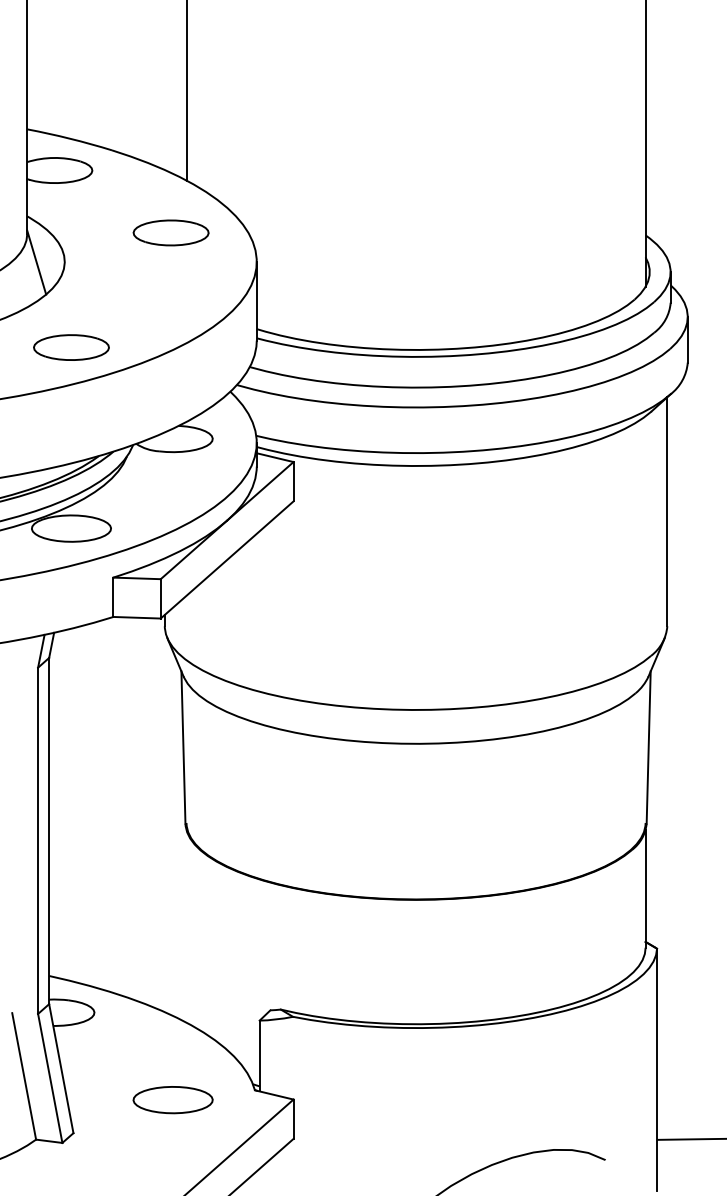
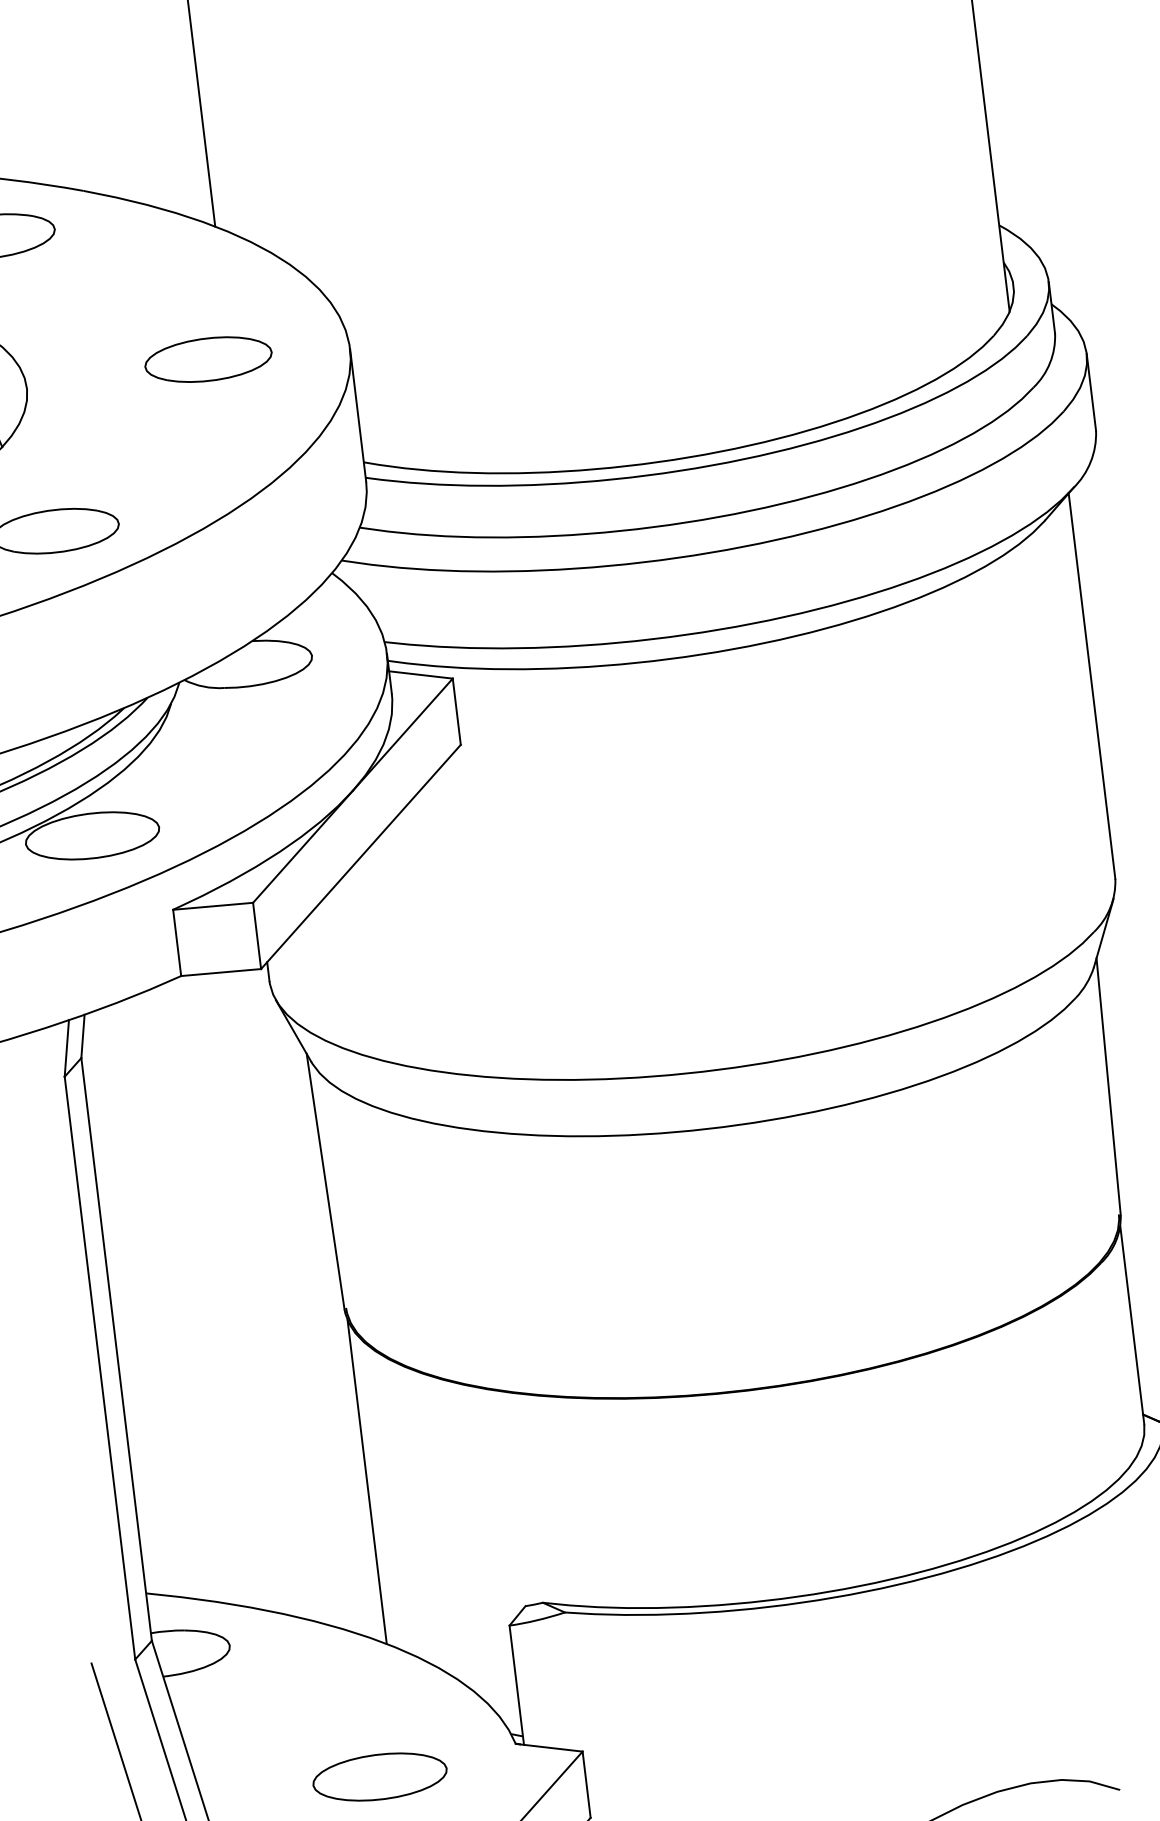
part: (170, 232) -> (207, 358), moved
line: (186, 926) -> (367, 1482), added

